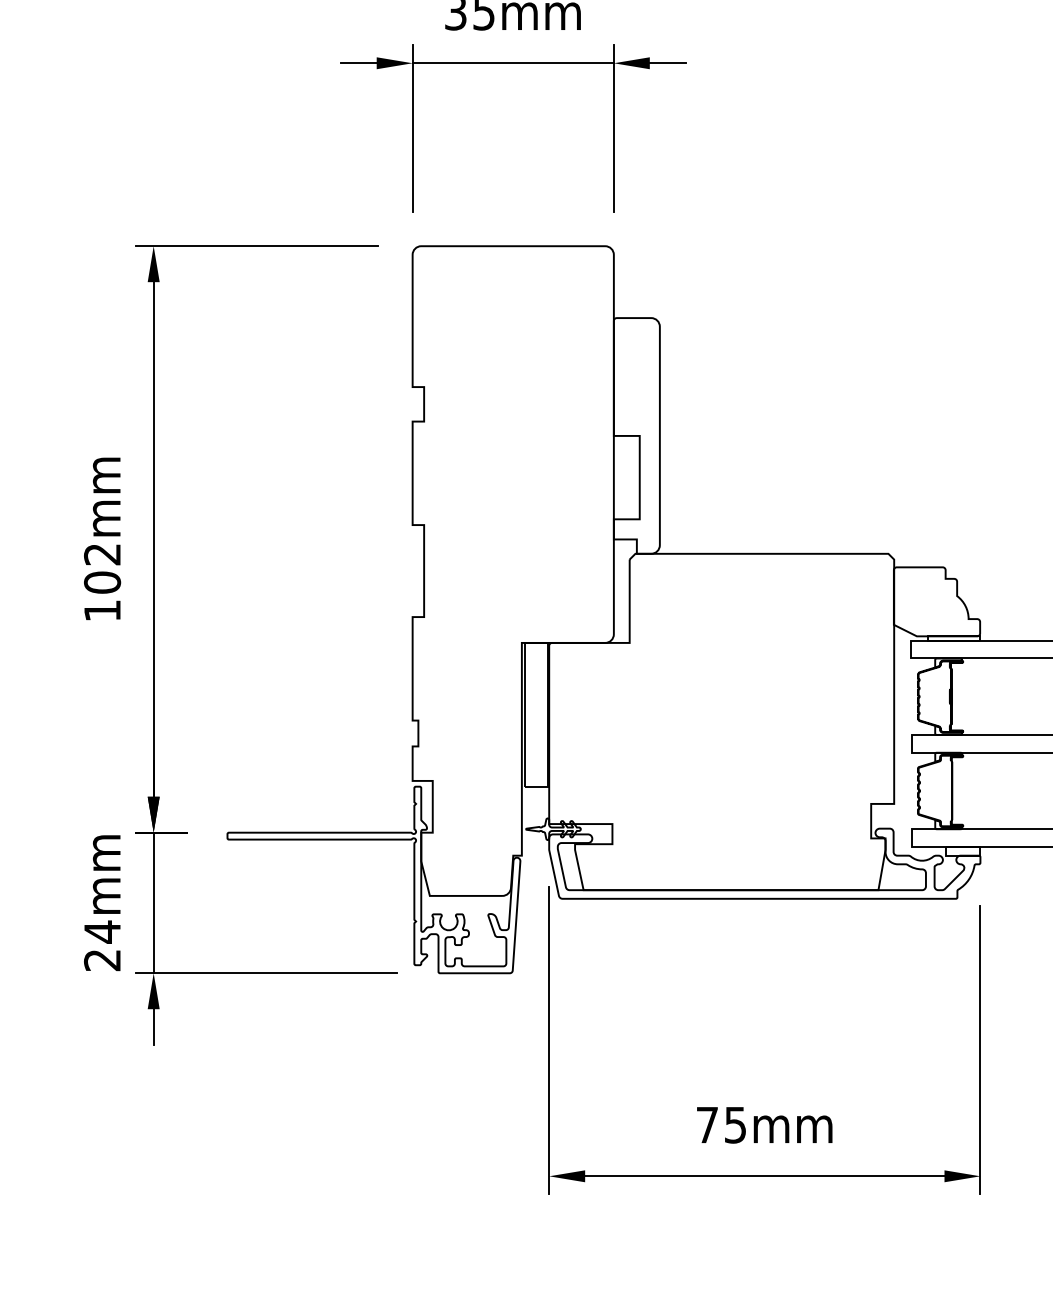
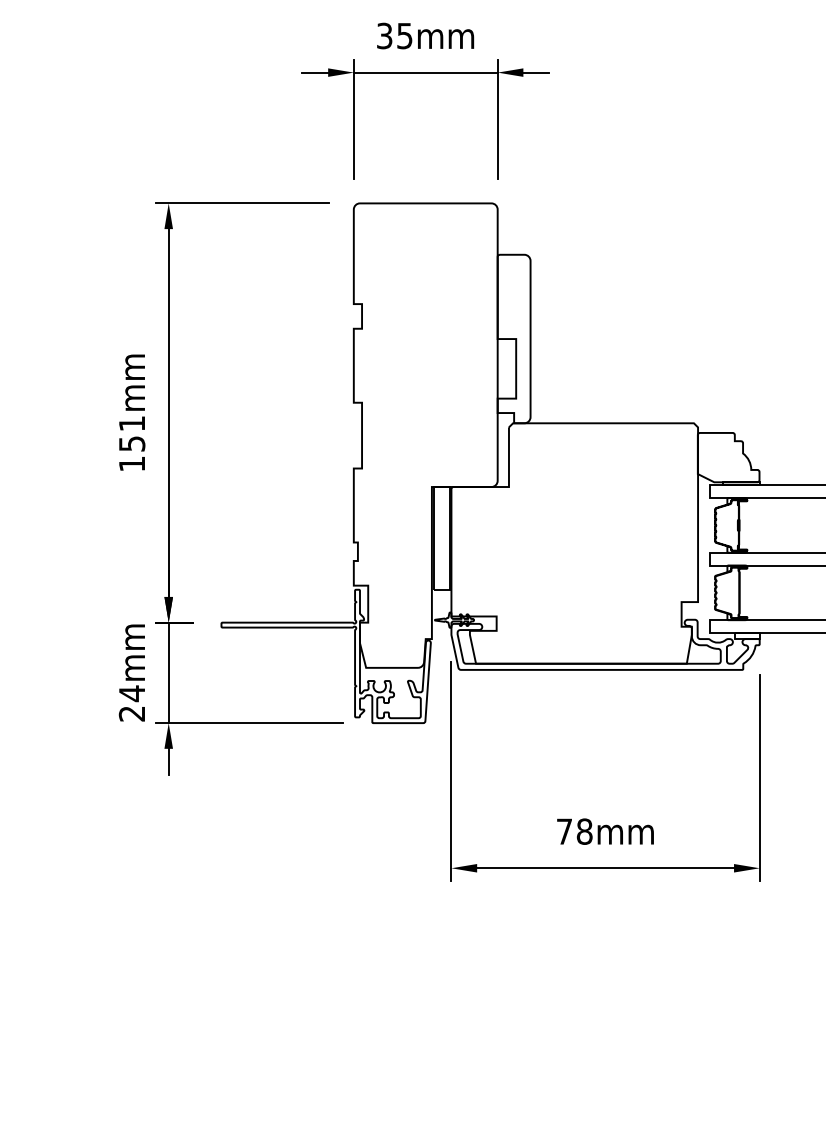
text: (101, 568) -> (131, 433), 102mm -> 151mm
text: (735, 1124) -> (584, 831), 75mm -> 78mm

